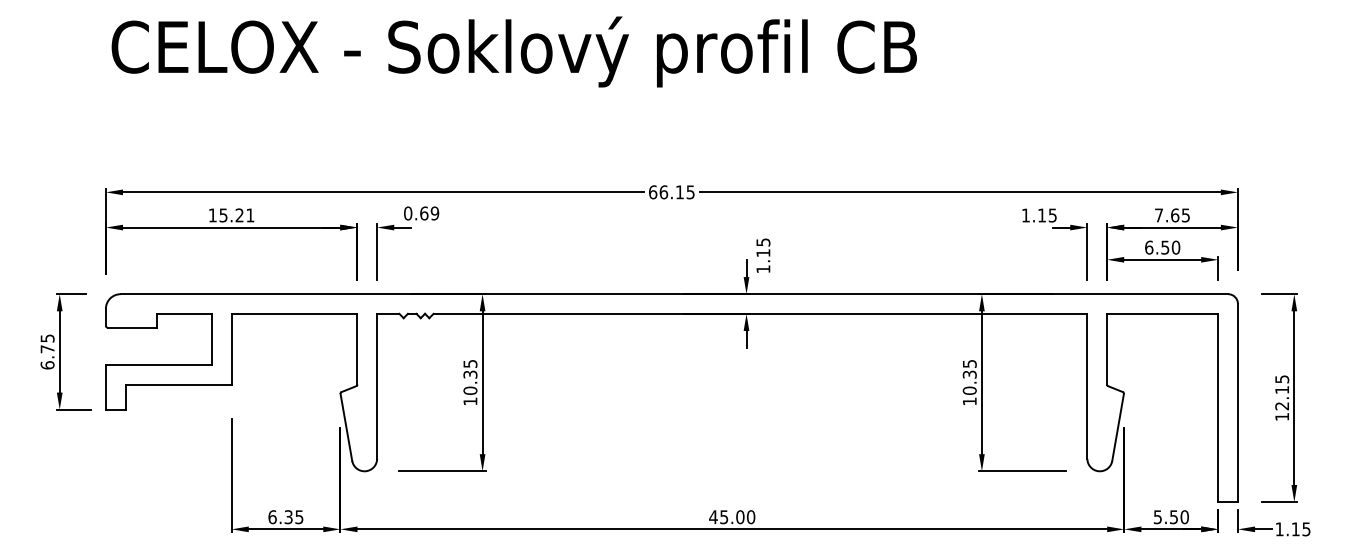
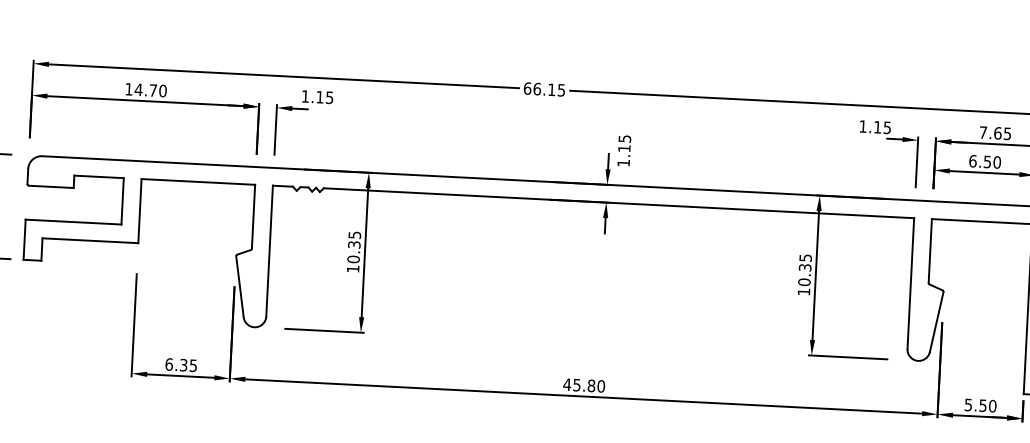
text: (421, 213) -> (317, 97), 0.69 -> 1.15
text: (236, 215) -> (150, 90), 15.21 -> 14.70
text: (740, 516) -> (591, 385), 45.00 -> 45.80

